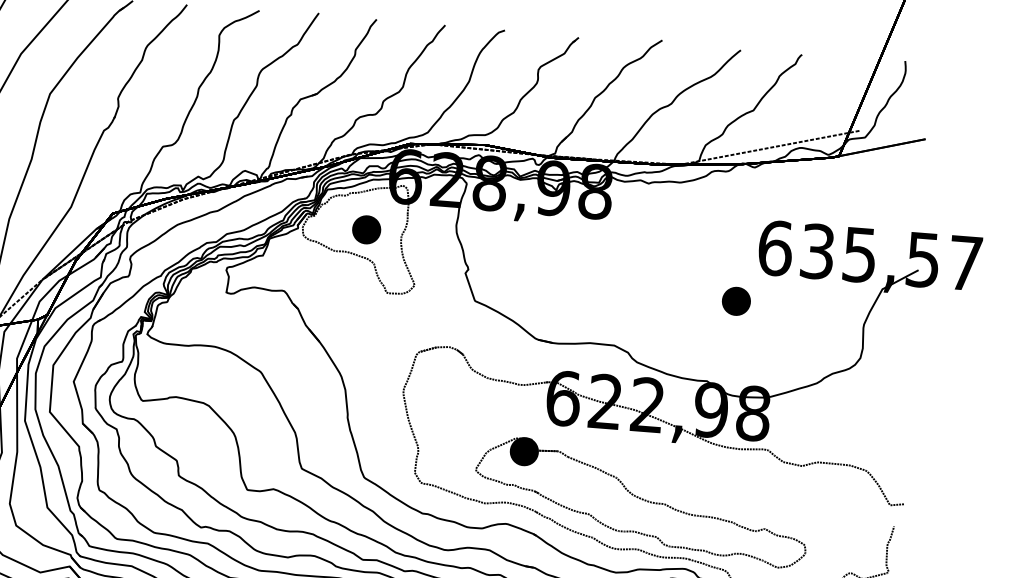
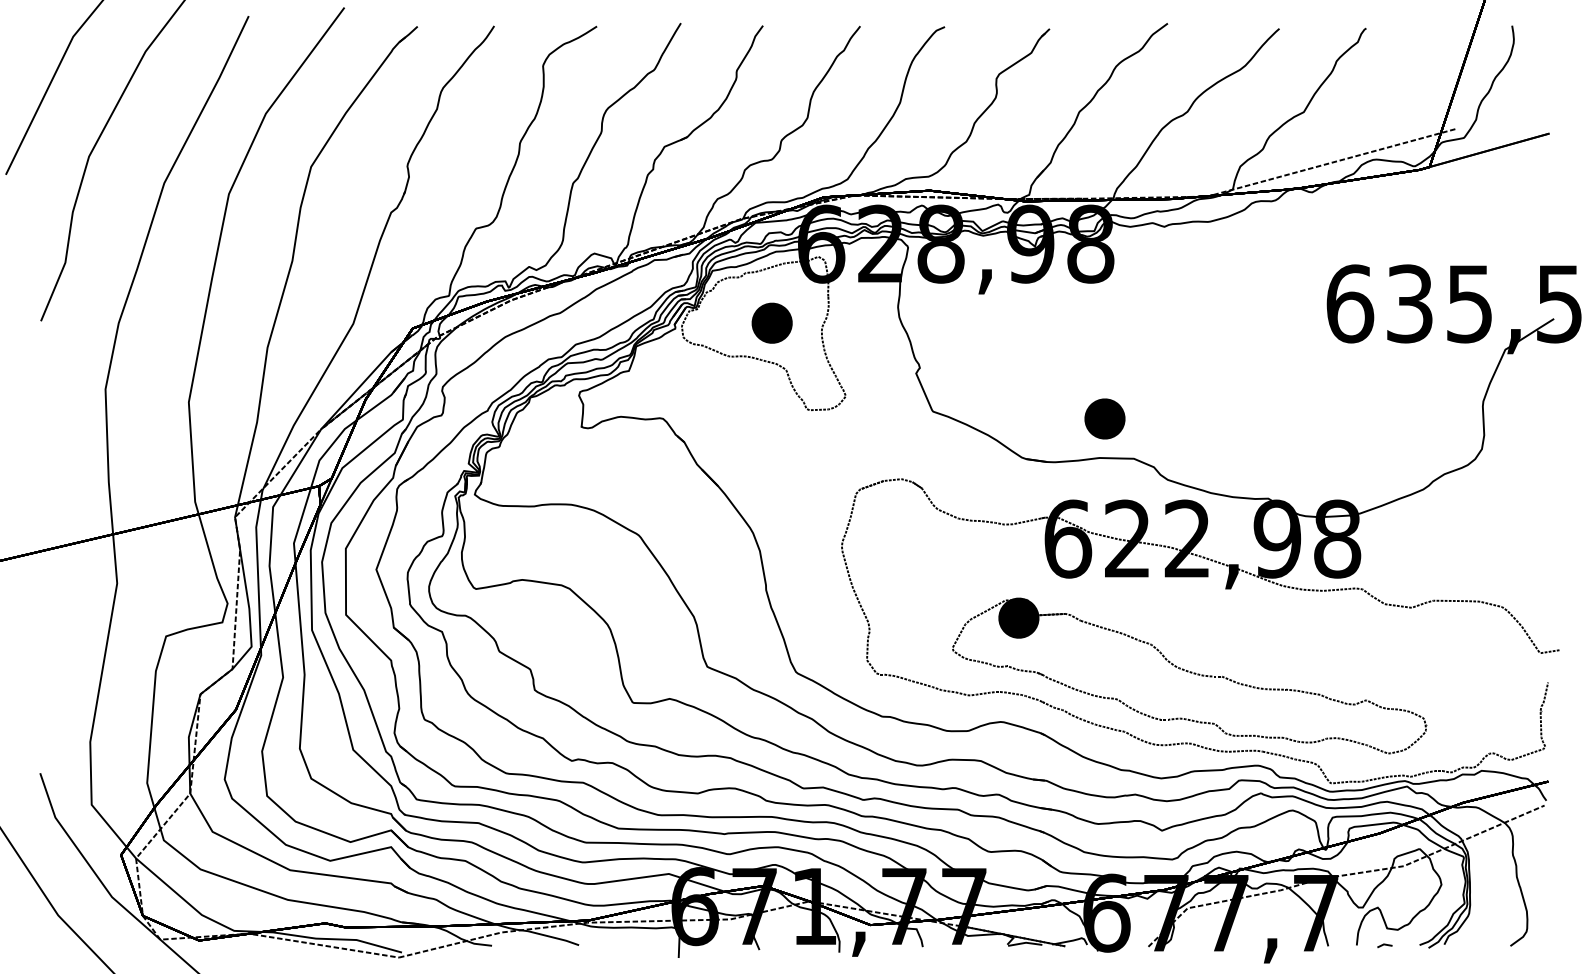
part: (736, 301) -> (1104, 418), moved

